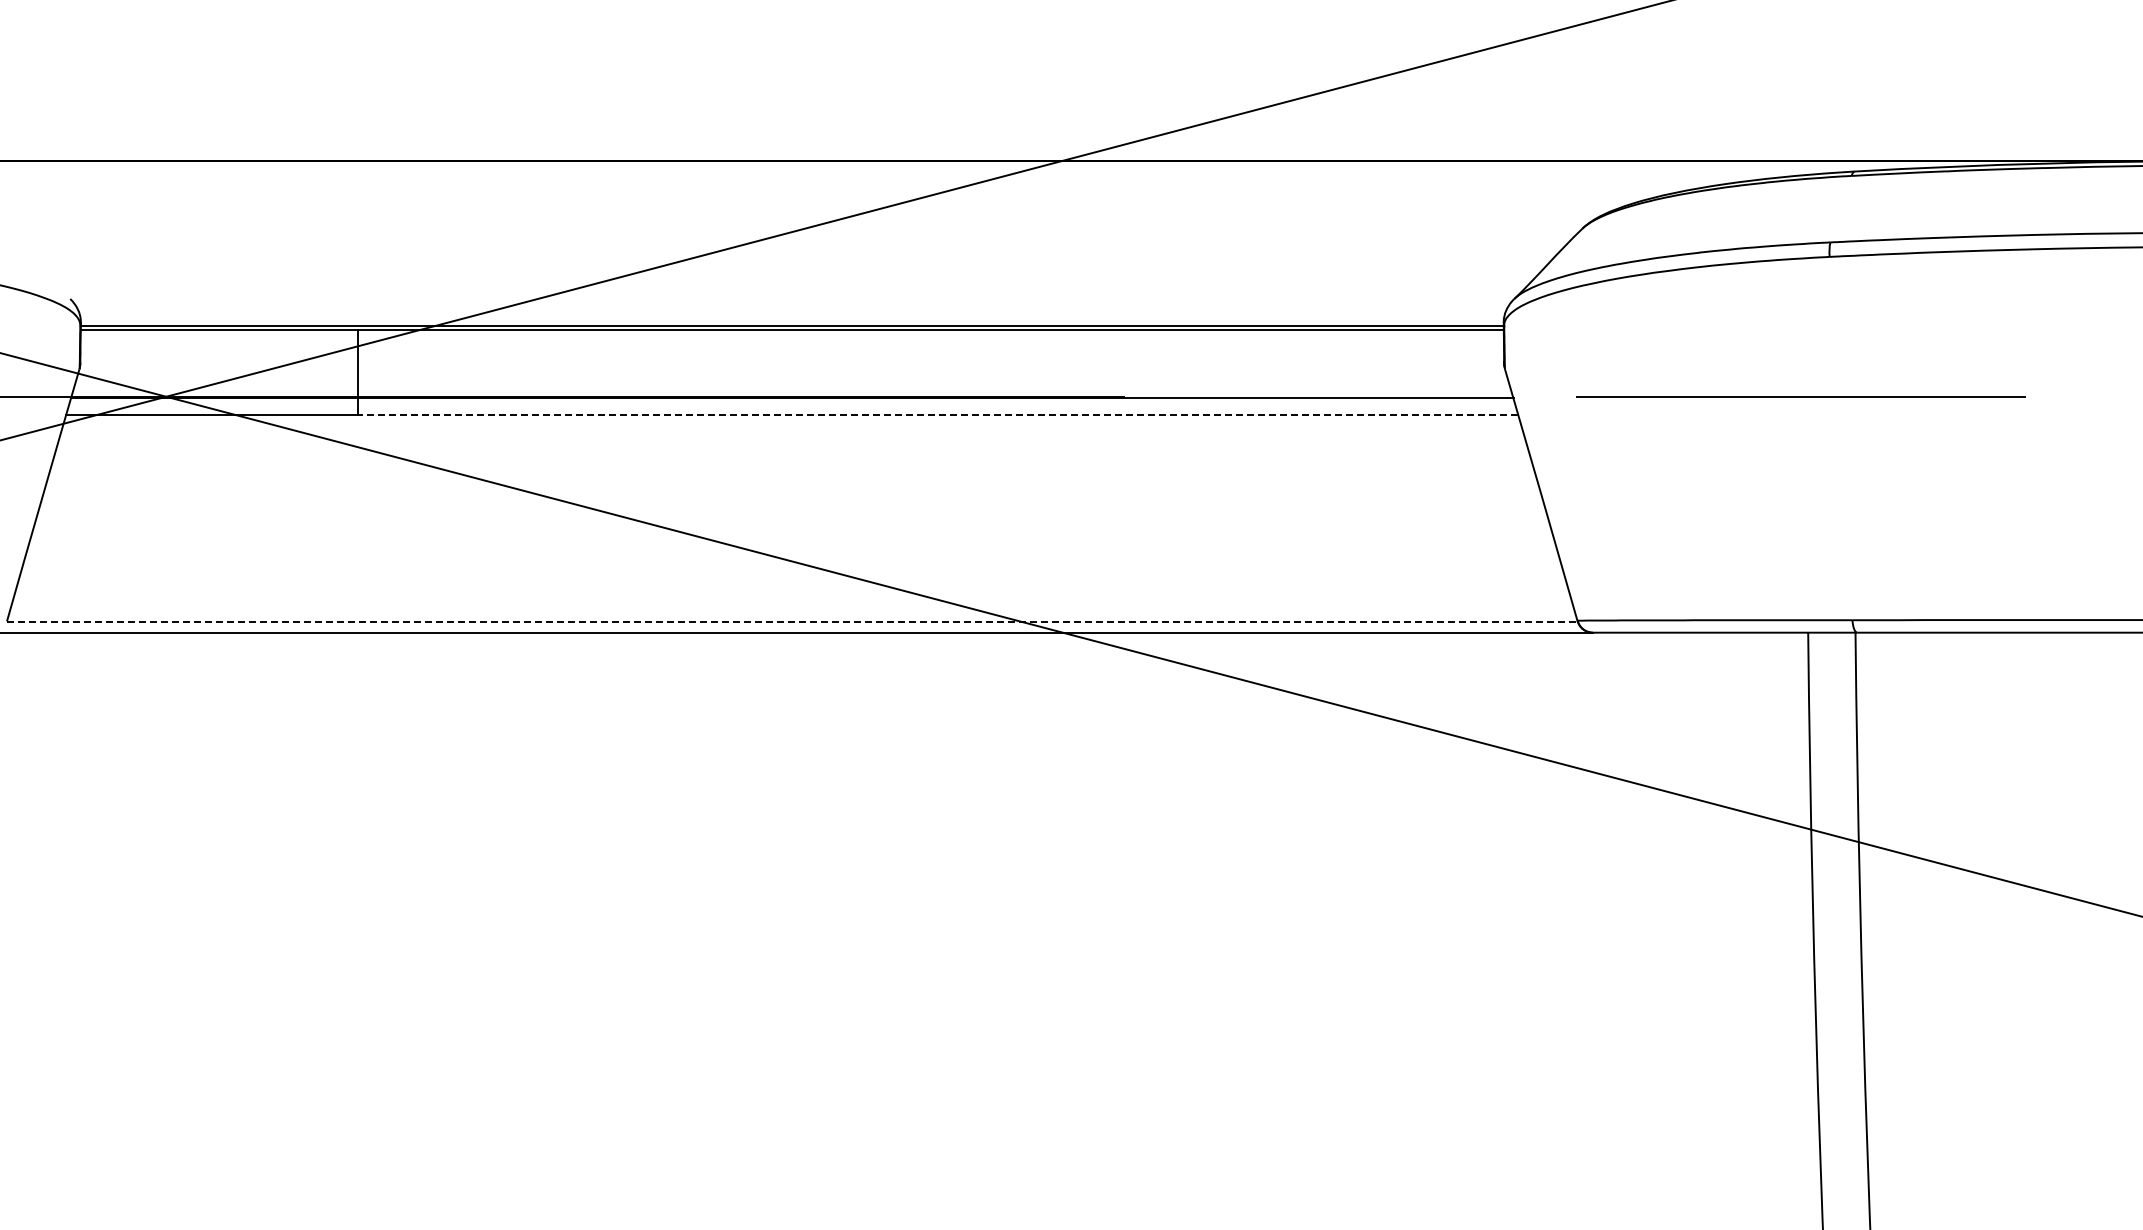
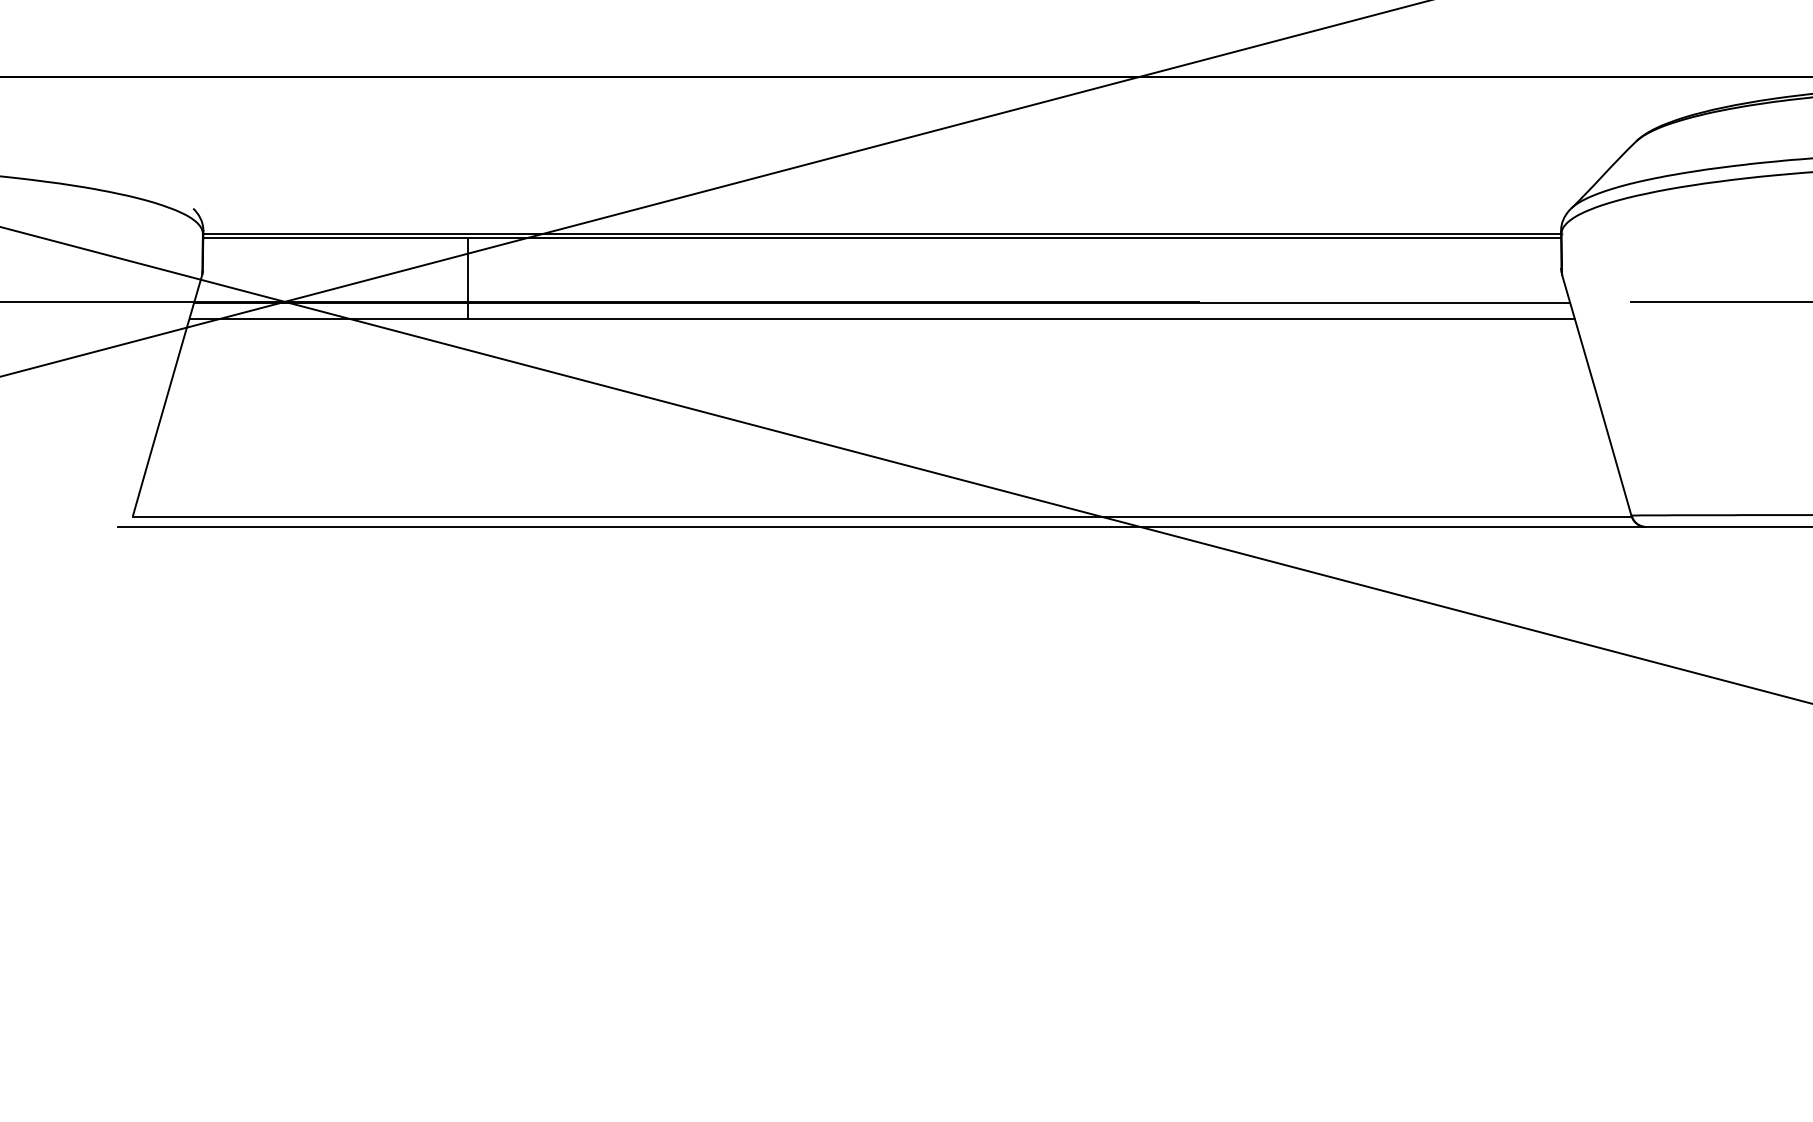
line: (937, 414) -> (1020, 318), dashed -> solid
line: (792, 622) -> (882, 517), dashed -> solid

